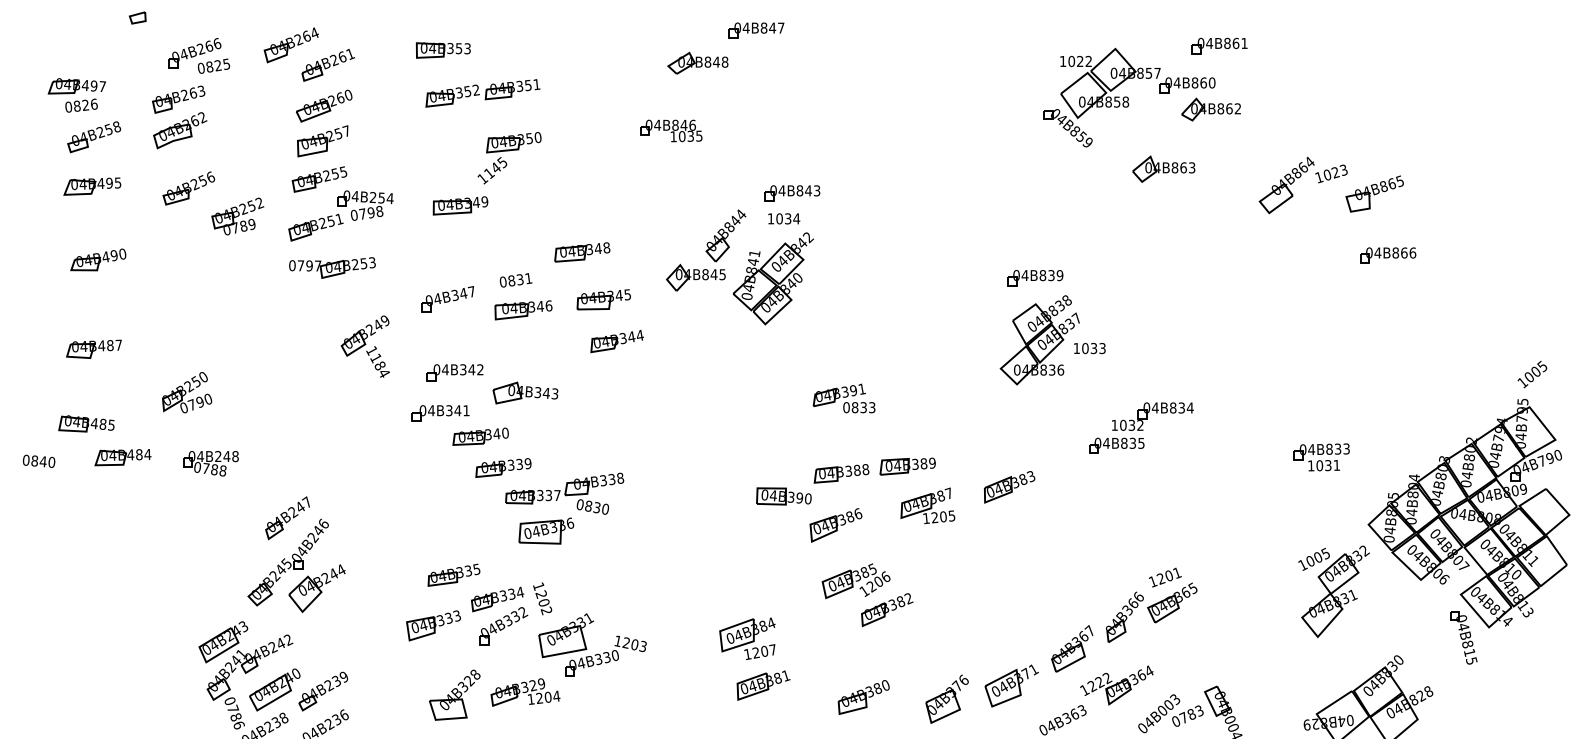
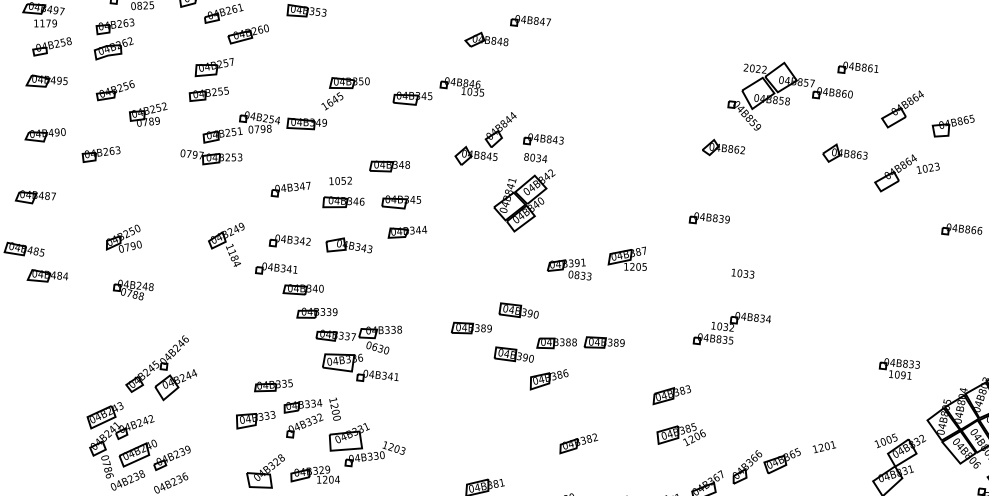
text: (1062, 60) -> (745, 67), 1022 -> 2022
part: (482, 93) -> (331, 45), removed
part: (1286, 95) -> (902, 109), added
text: (81, 105) -> (45, 23), 0826 -> 1179
part: (324, 105) -> (248, 33), moved
part: (1210, 109) -> (723, 148), moved
part: (603, 153) -> (412, 97), added
part: (1163, 168) -> (844, 153), moved
text: (489, 172) -> (330, 102), 1145 -> 1645
part: (1374, 193) -> (952, 125), moved
part: (340, 215) -> (241, 128), moved
text: (770, 218) -> (526, 156), 1034 -> 8034
part: (706, 250) -> (485, 138), moved
part: (178, 279) -> (101, 154), added
text: (515, 280) -> (340, 181), 0831 -> 1052
part: (1039, 340) -> (707, 264), removed
part: (364, 346) -> (225, 243), moved
part: (187, 392) -> (124, 238), moved
part: (525, 392) -> (349, 246), moved
part: (843, 398) -> (569, 267), moved
part: (1141, 427) -> (732, 329), moved
part: (783, 434) -> (518, 311), added
part: (210, 463) -> (132, 290), moved
text: (1328, 465) -> (903, 375), 1031 -> 1091
part: (720, 466) -> (471, 329), added
part: (1009, 487) -> (672, 395), moved
text: (588, 505) -> (374, 346), 0830 -> 0630
part: (927, 505) -> (628, 257), moved
part: (287, 518) -> (160, 332), removed
part: (597, 547) -> (377, 377), added
text: (1165, 577) -> (824, 447), moved
part: (855, 581) -> (680, 434), moved
text: (545, 610) -> (336, 417), 1202 -> 1200
part: (747, 638) -> (477, 453), removed

